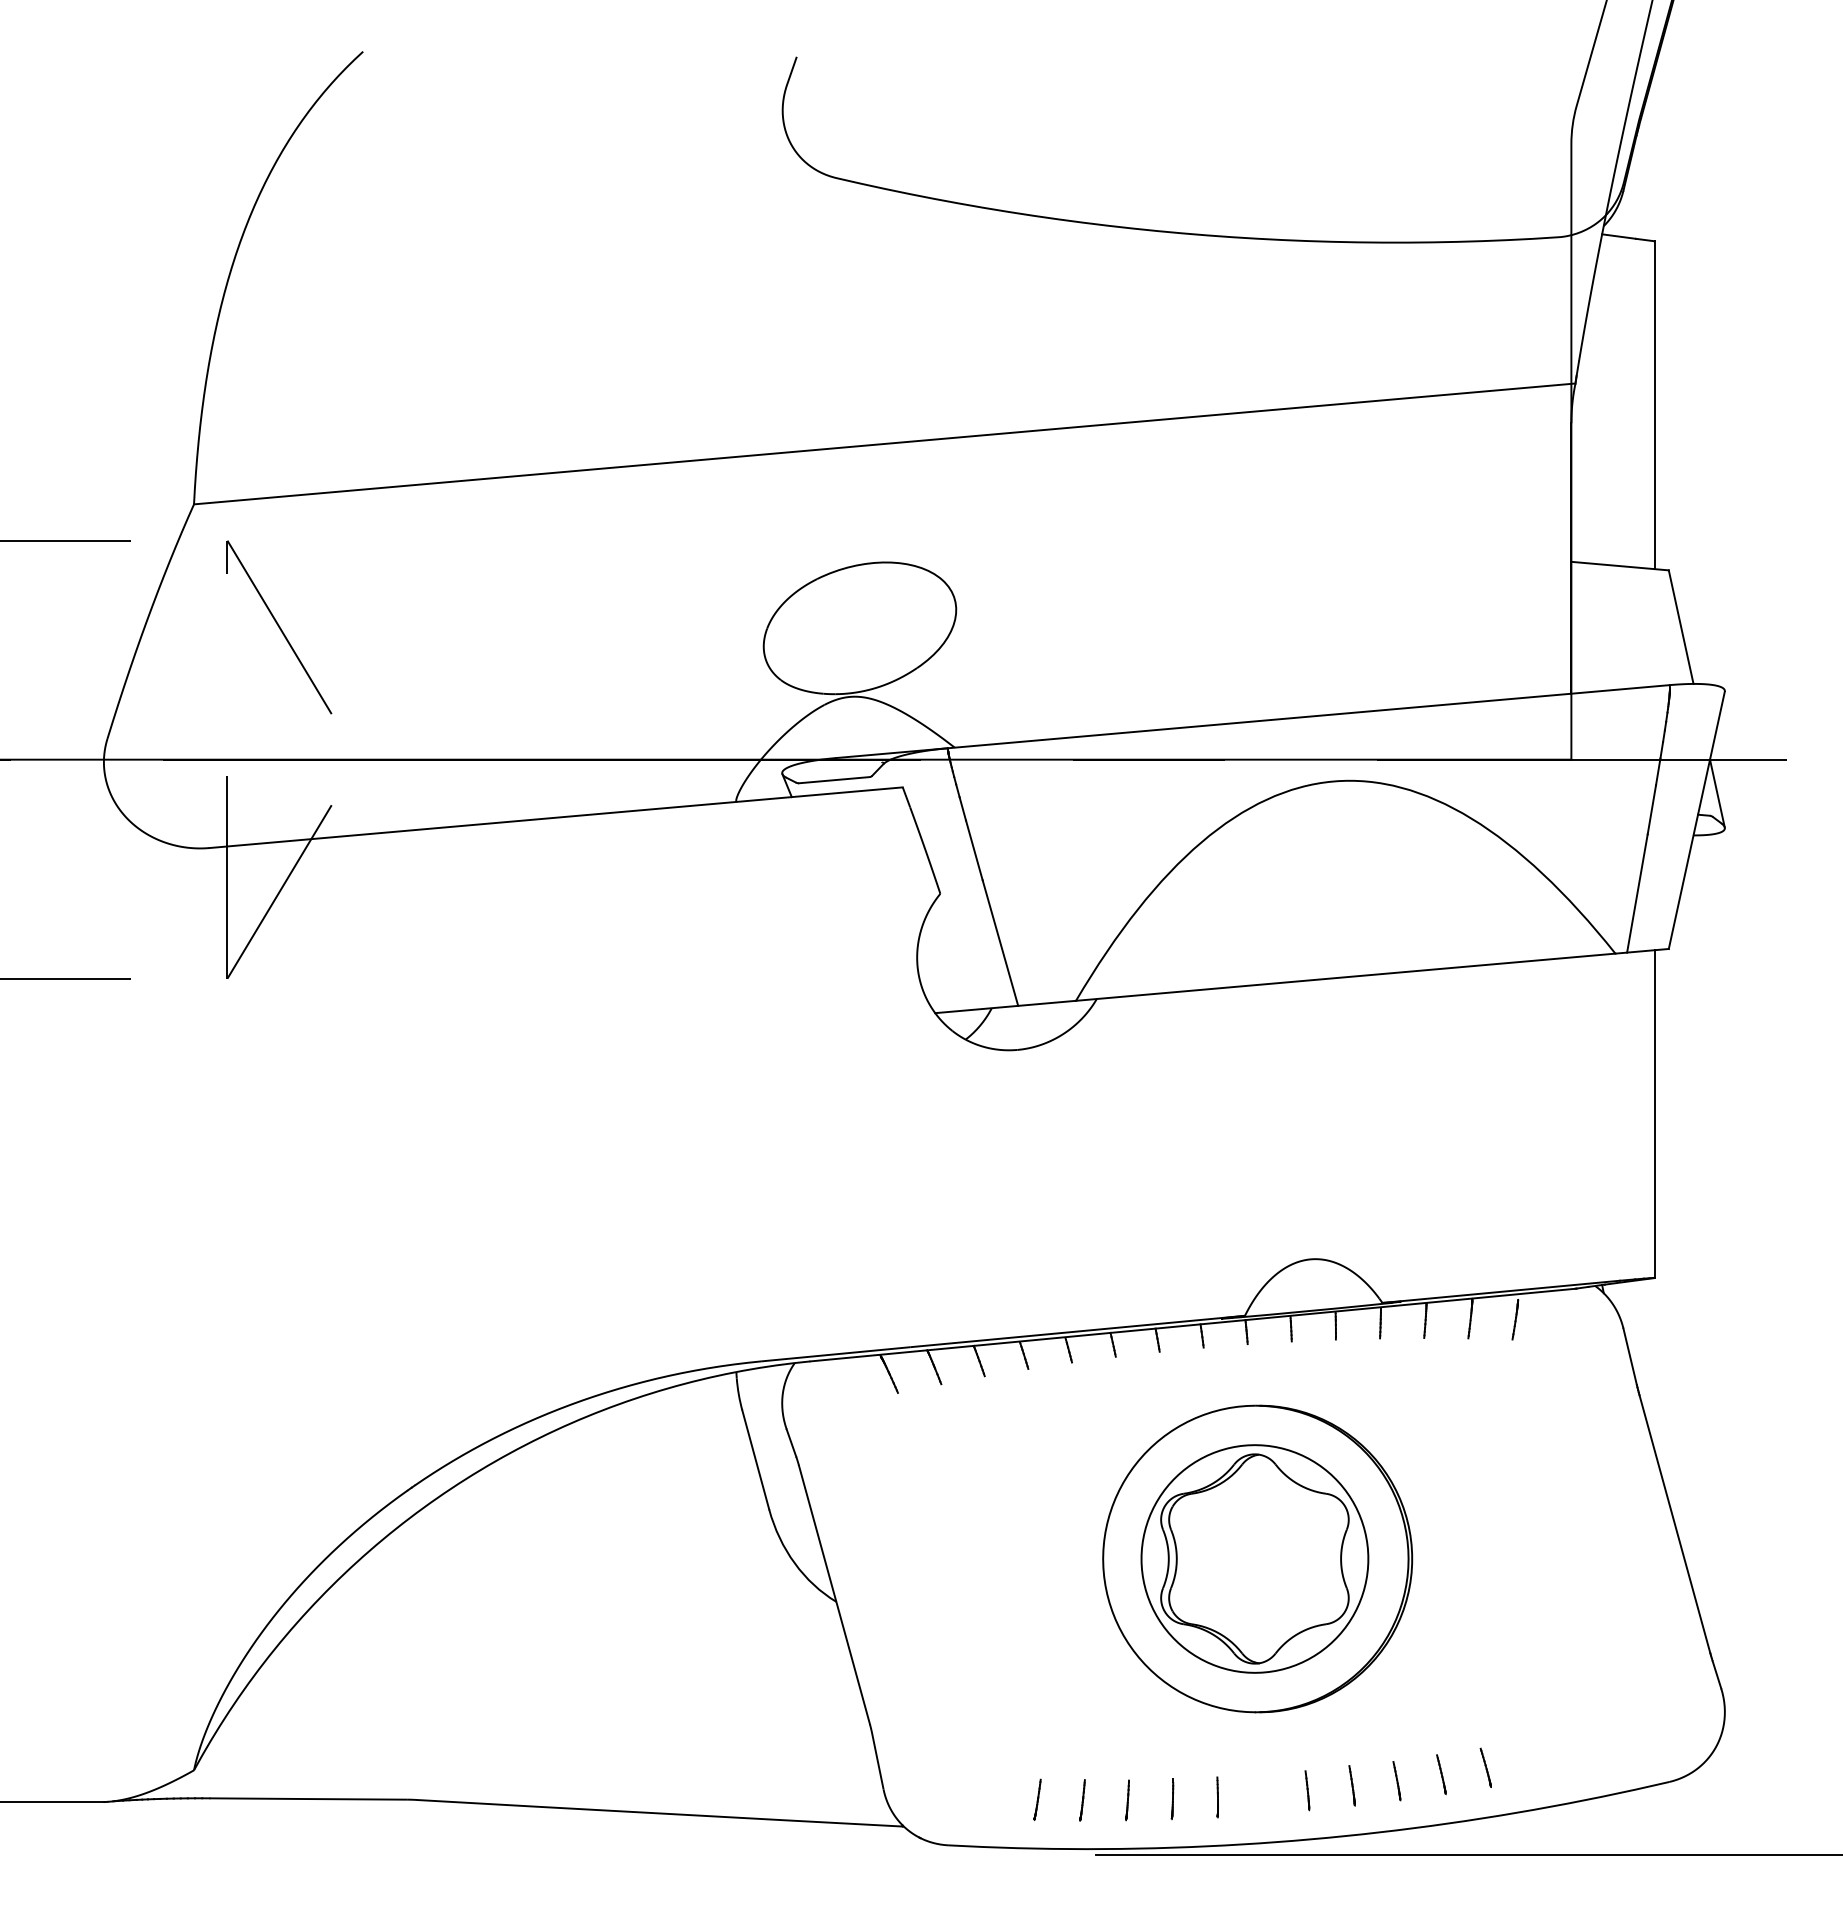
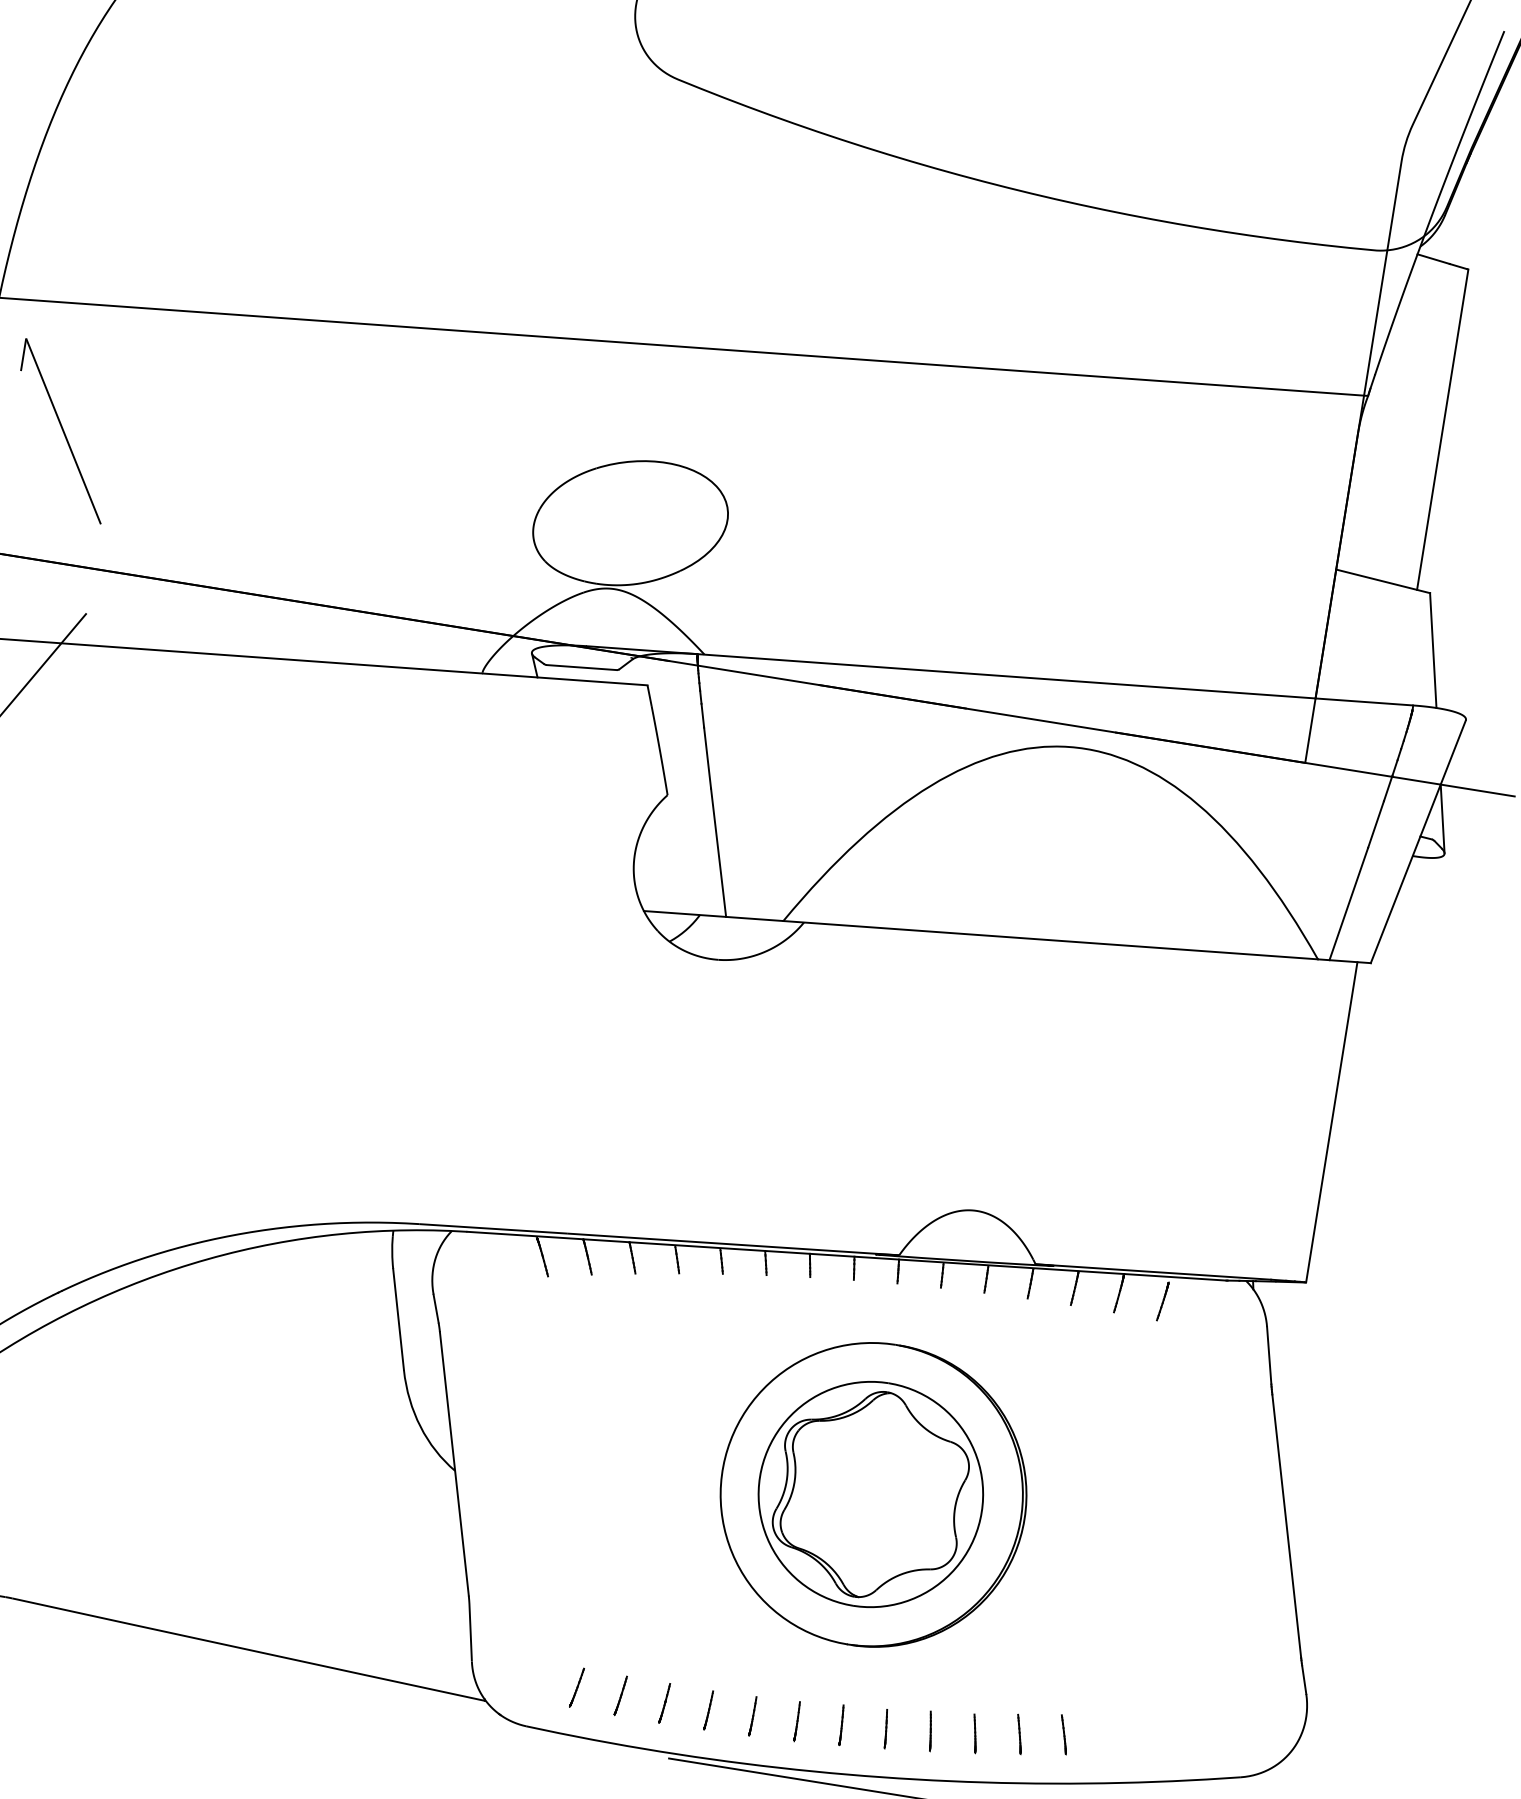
line: (1262, 1793) -> (841, 1724), added
line: (992, 1798) -> (576, 1687), added

